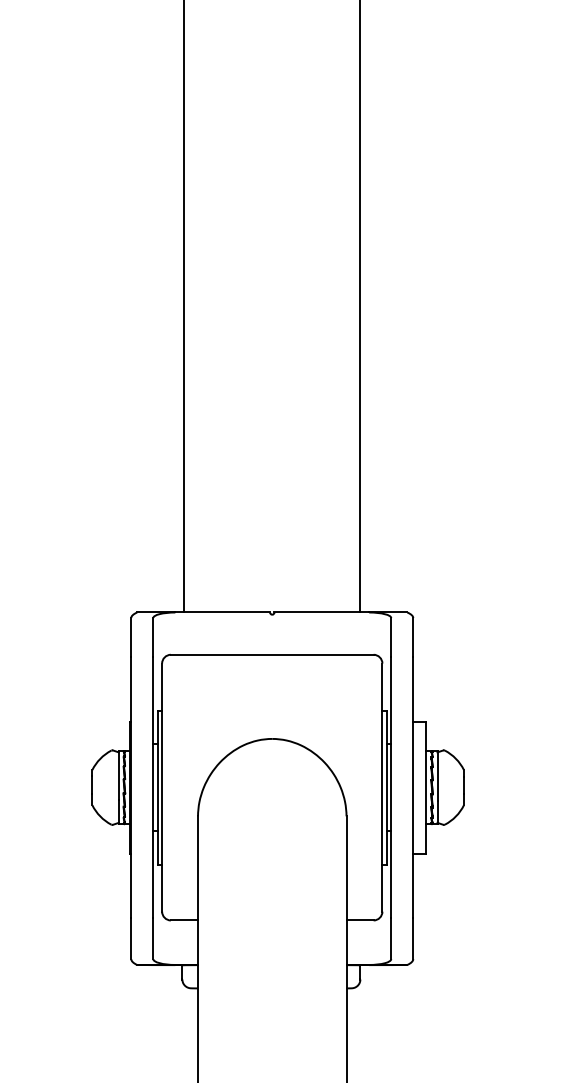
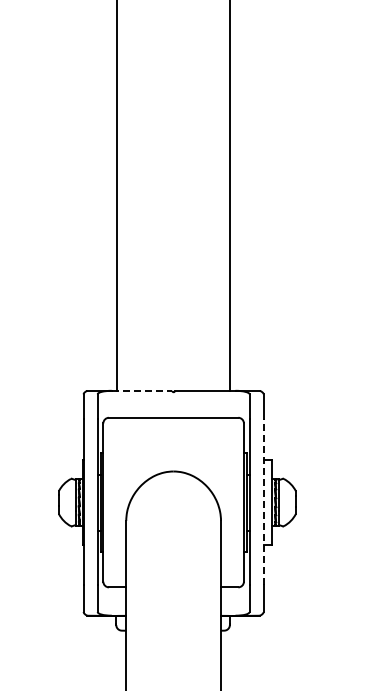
line: (223, 612) -> (142, 390), solid -> dashed
line: (413, 785) -> (263, 501), solid -> dashed

